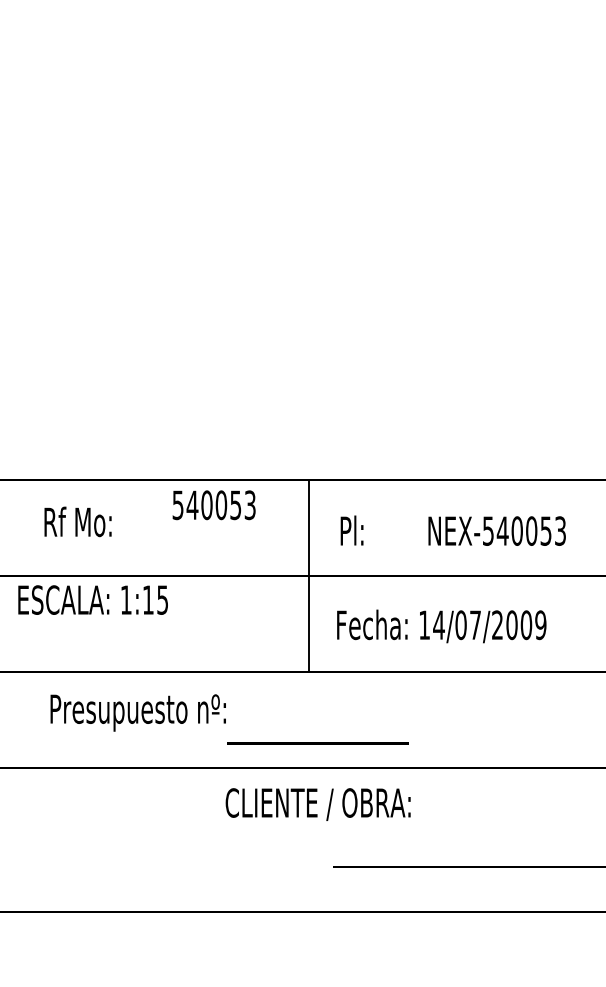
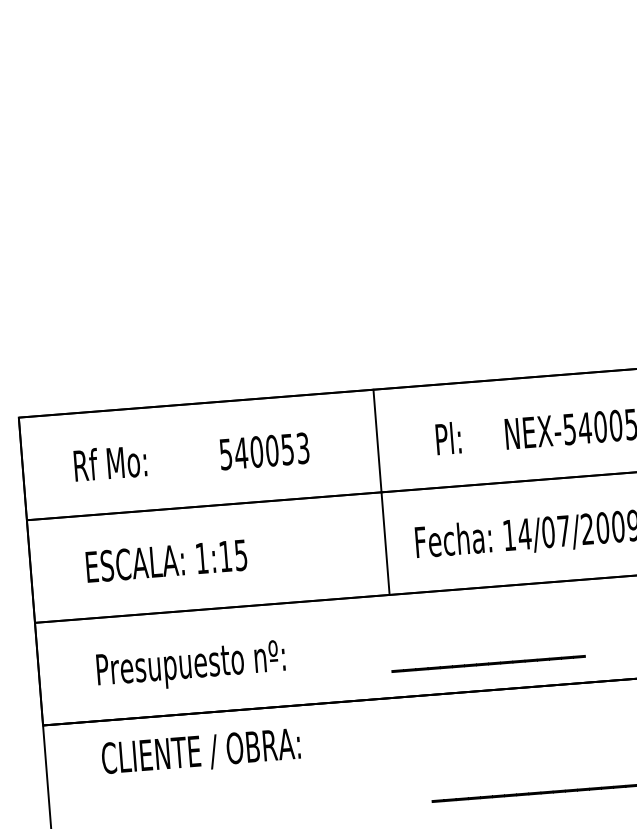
text: (213, 505) -> (263, 451), moved
text: (77, 521) -> (109, 462), moved
text: (351, 530) -> (447, 438), moved
text: (92, 599) -> (165, 560), moved
text: (137, 712) -> (190, 666), moved
text: (317, 743) -> (488, 664), moved
text: (317, 804) -> (200, 752), moved

